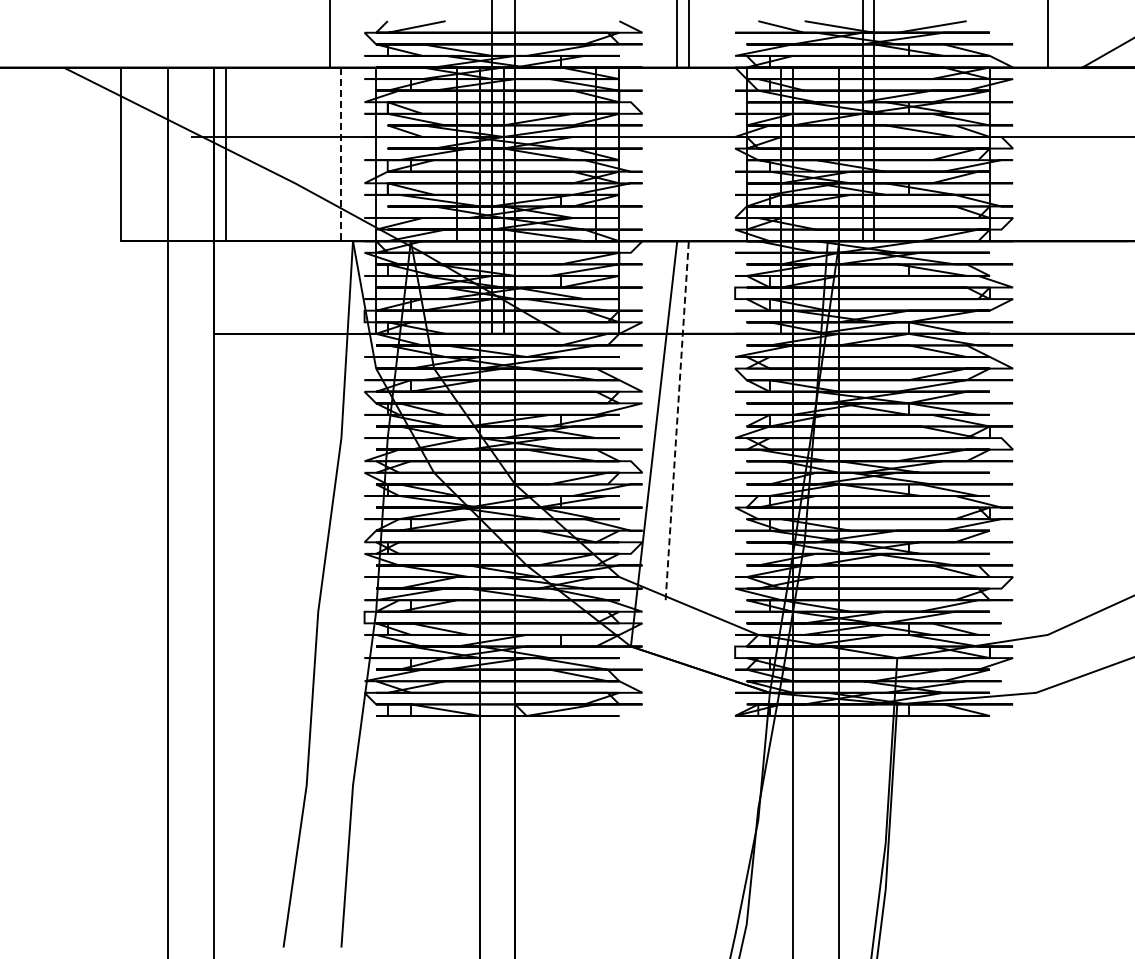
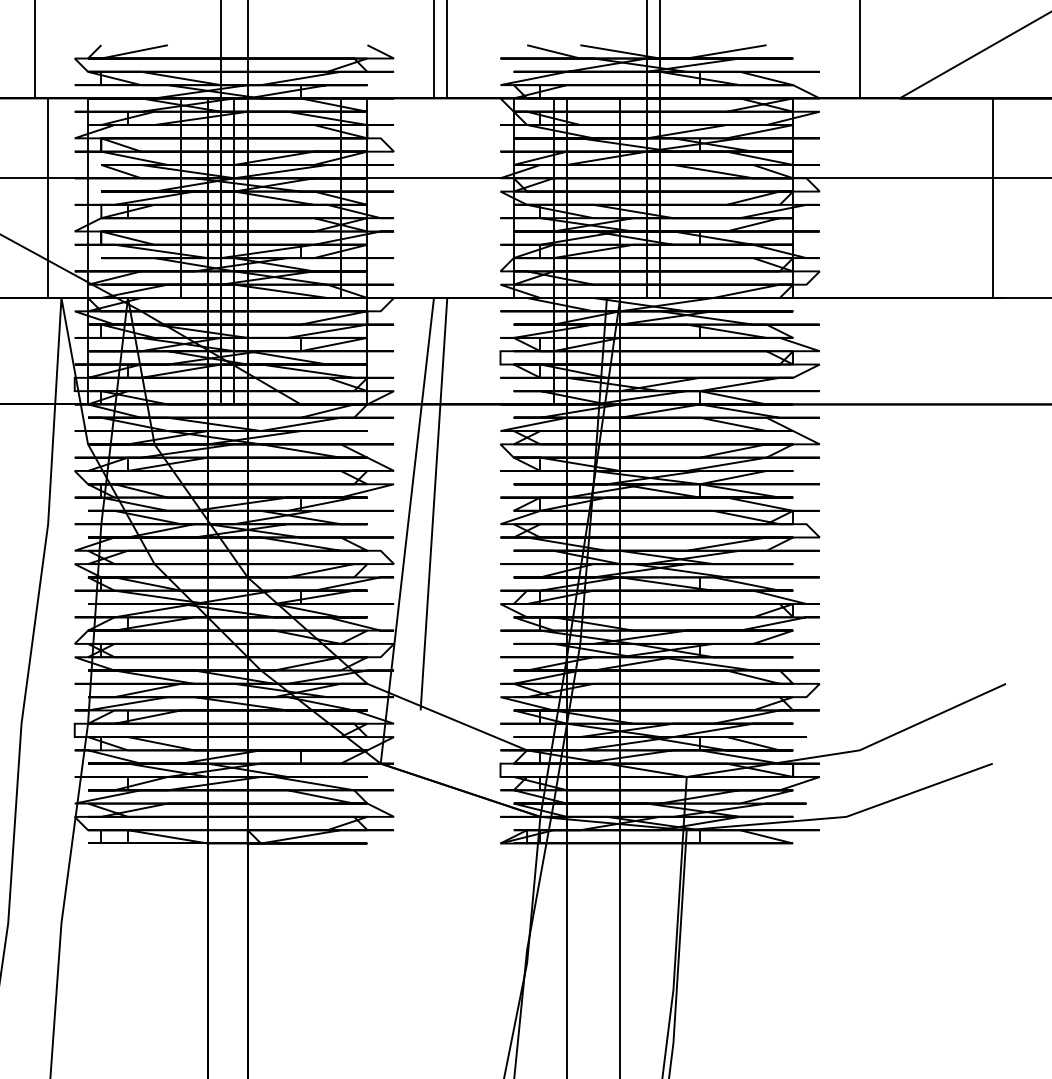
line: (341, 154) -> (48, 198), dashed -> solid
line: (677, 420) -> (434, 503), dashed -> solid

